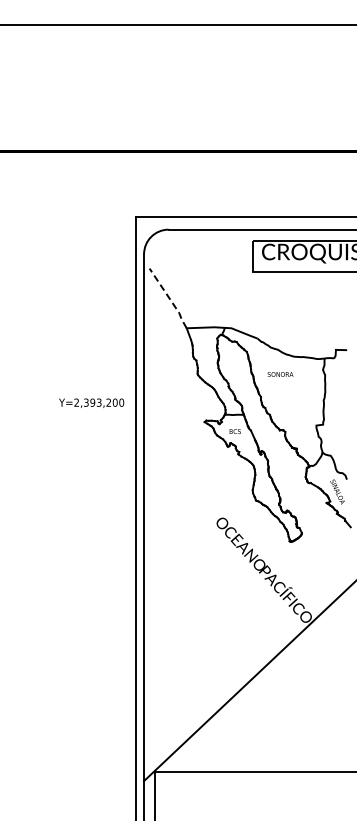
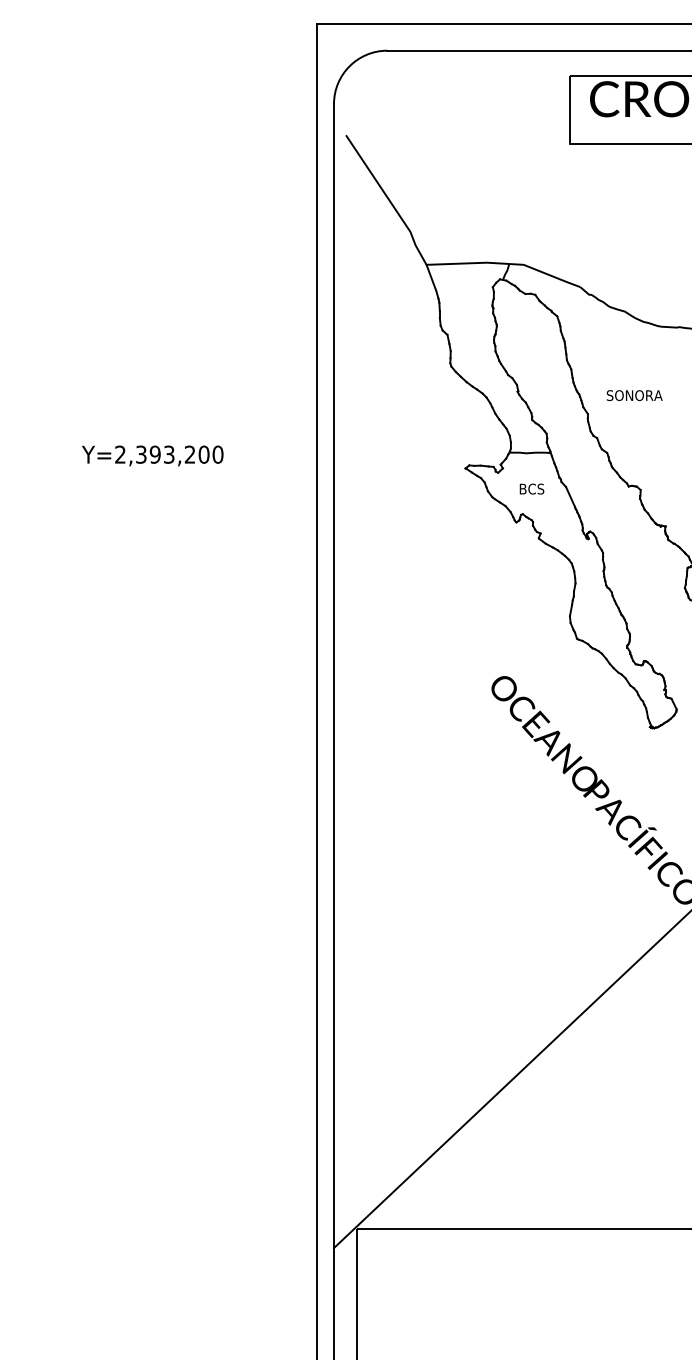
line: (169, 299) -> (389, 202), dashed -> solid
text: (280, 374) -> (634, 395), moved
text: (91, 402) -> (152, 454), moved

